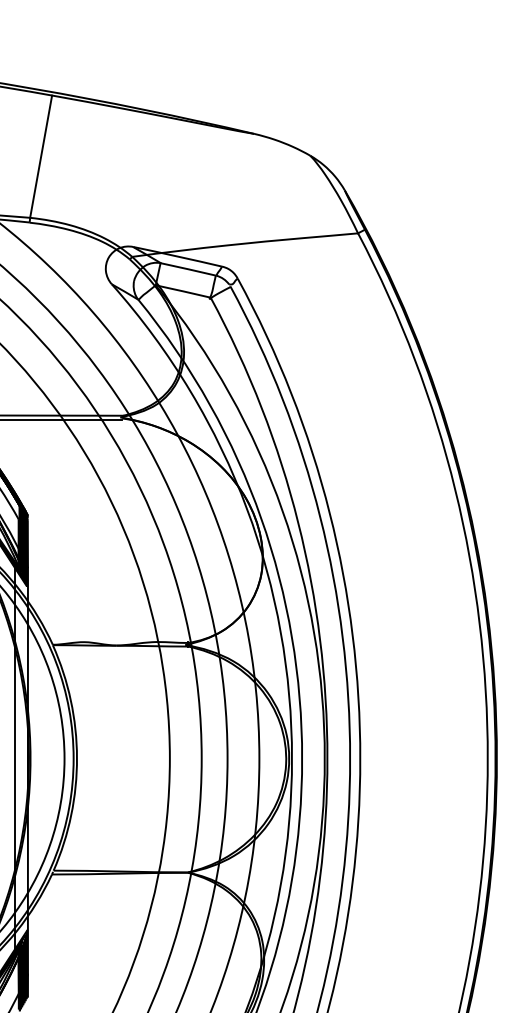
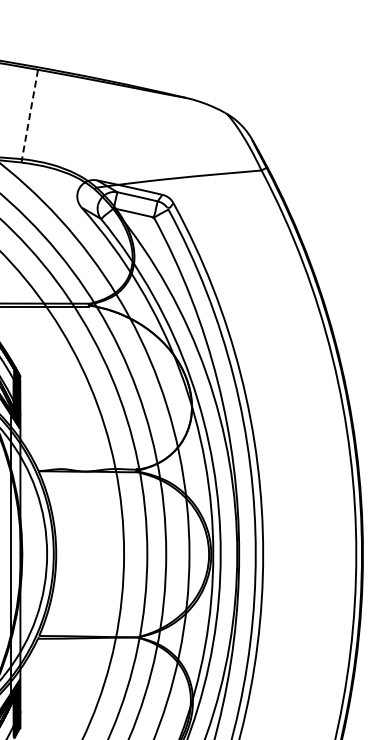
line: (40, 156) -> (29, 114), solid -> dashed

